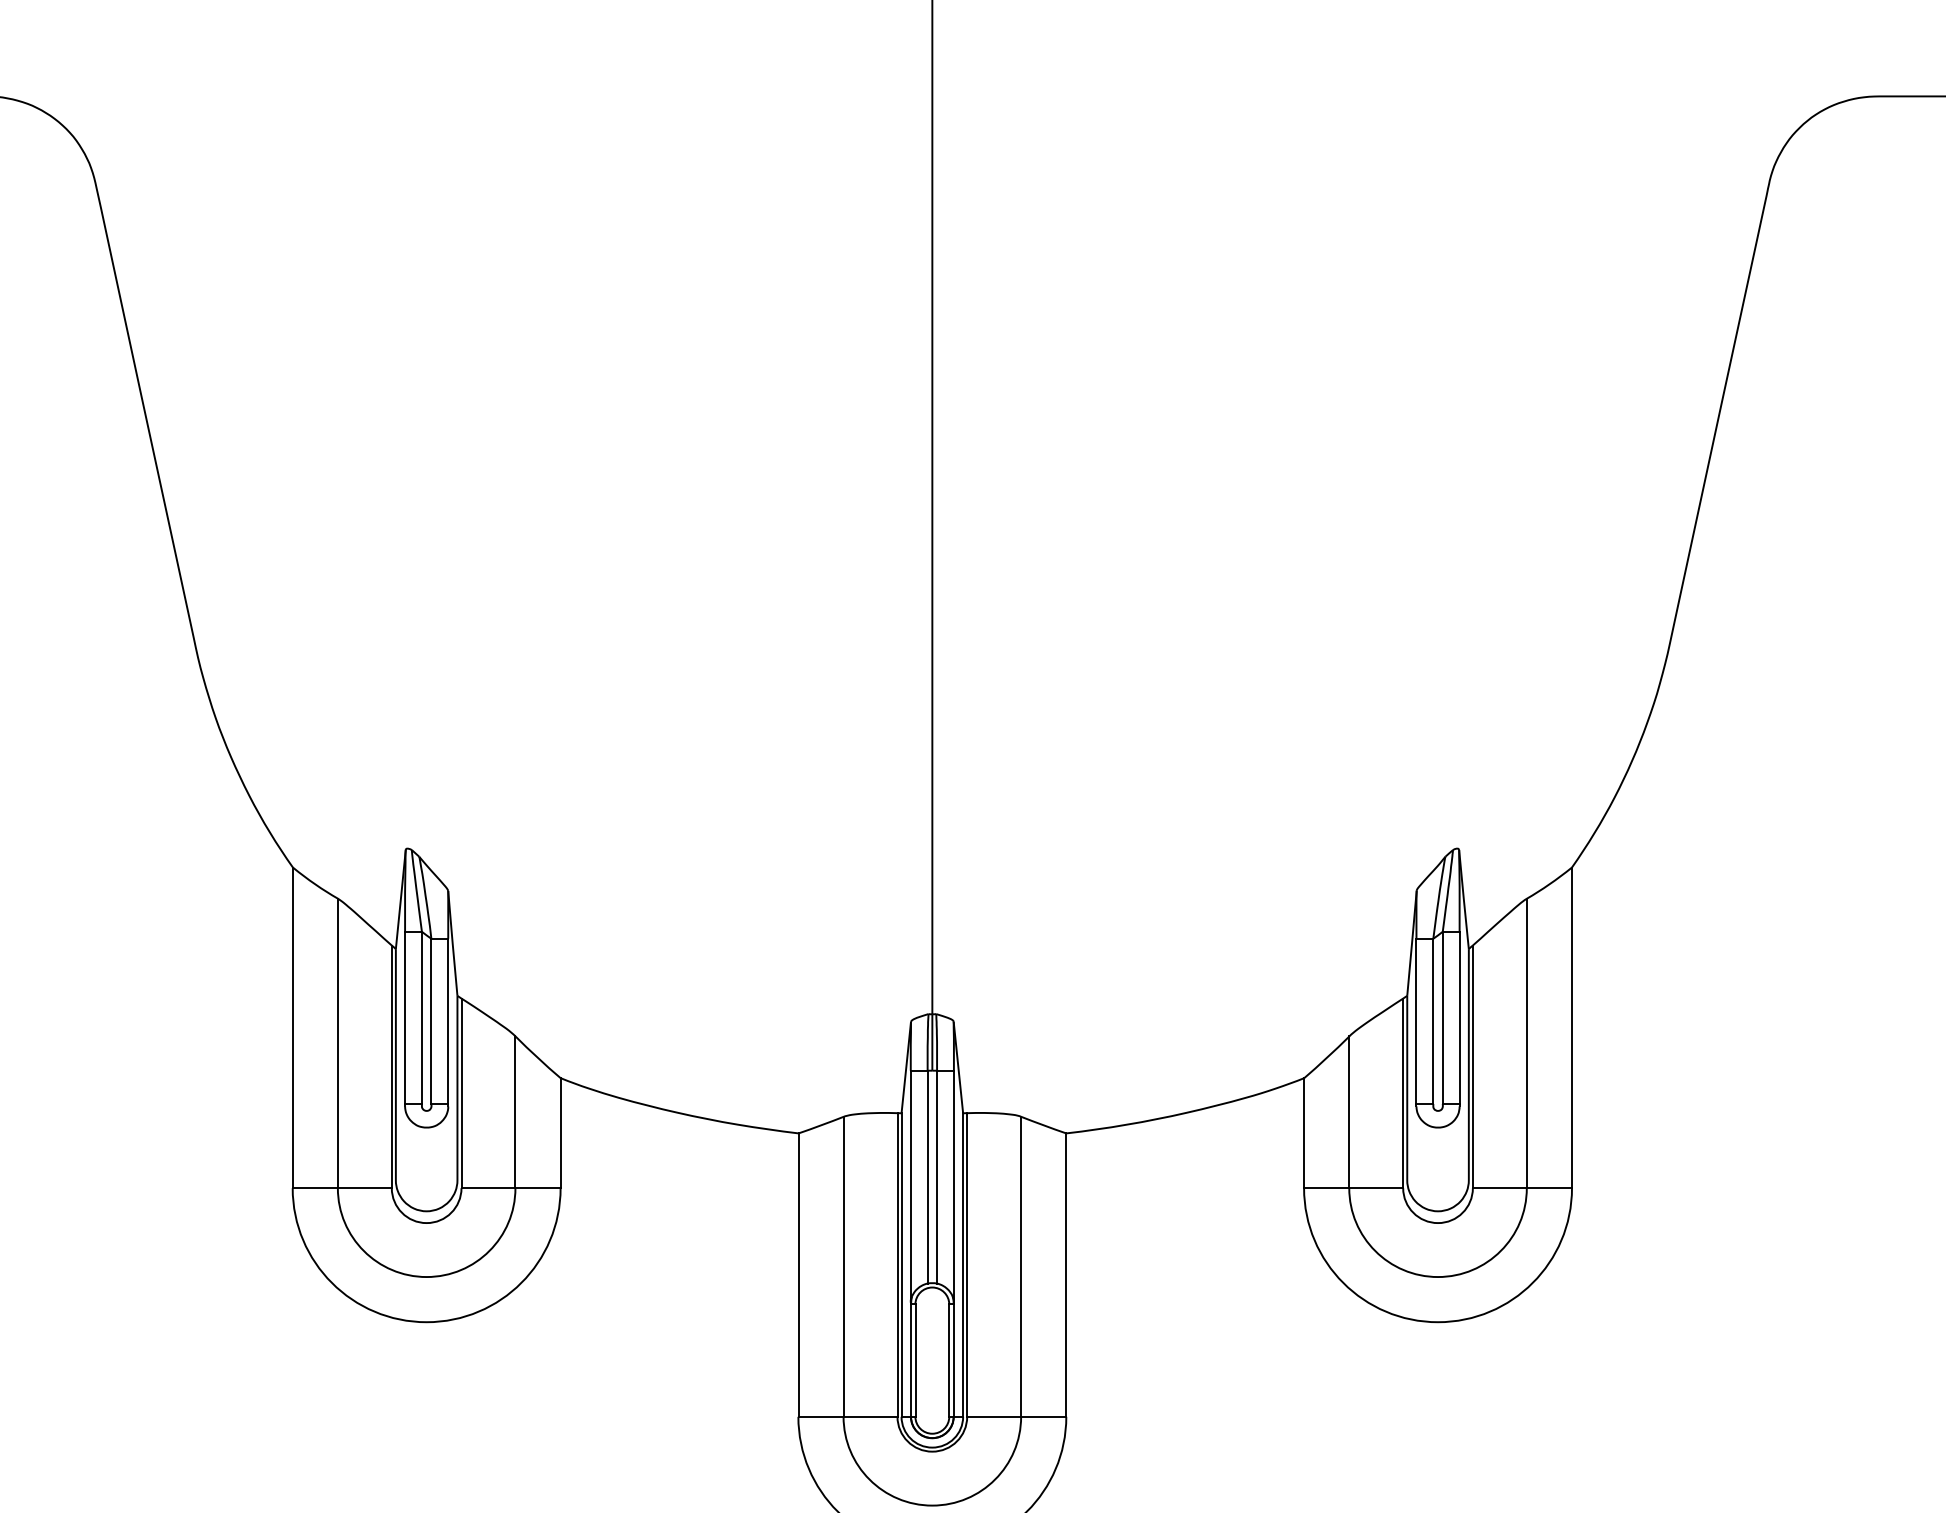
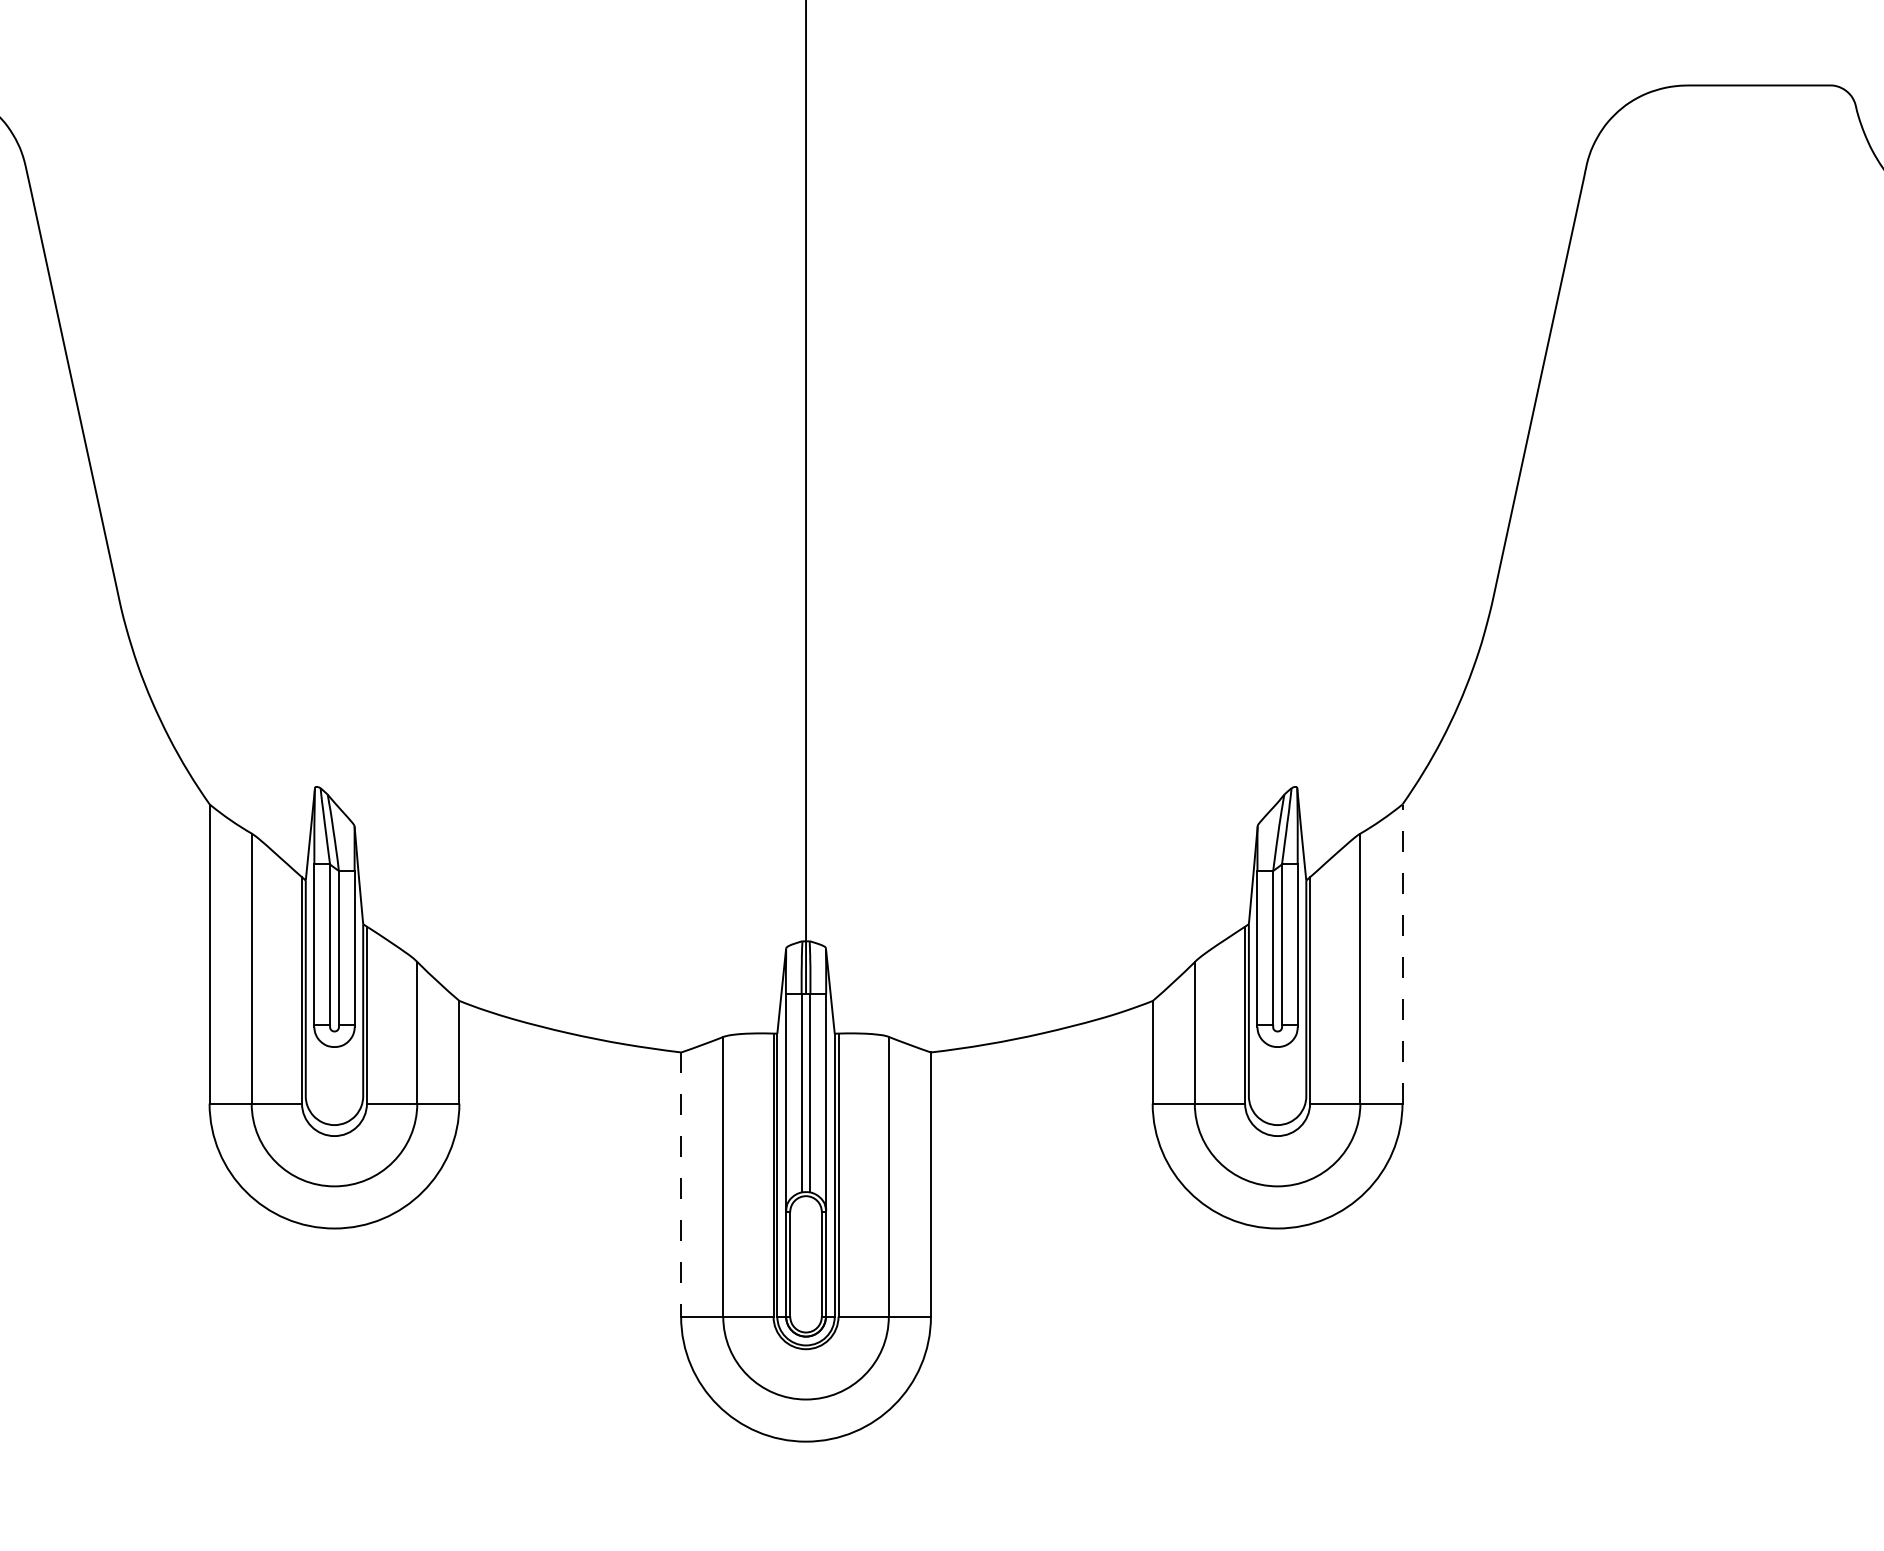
line: (1571, 1028) -> (1402, 954), solid -> dashed
line: (798, 1276) -> (681, 1185), solid -> dashed

